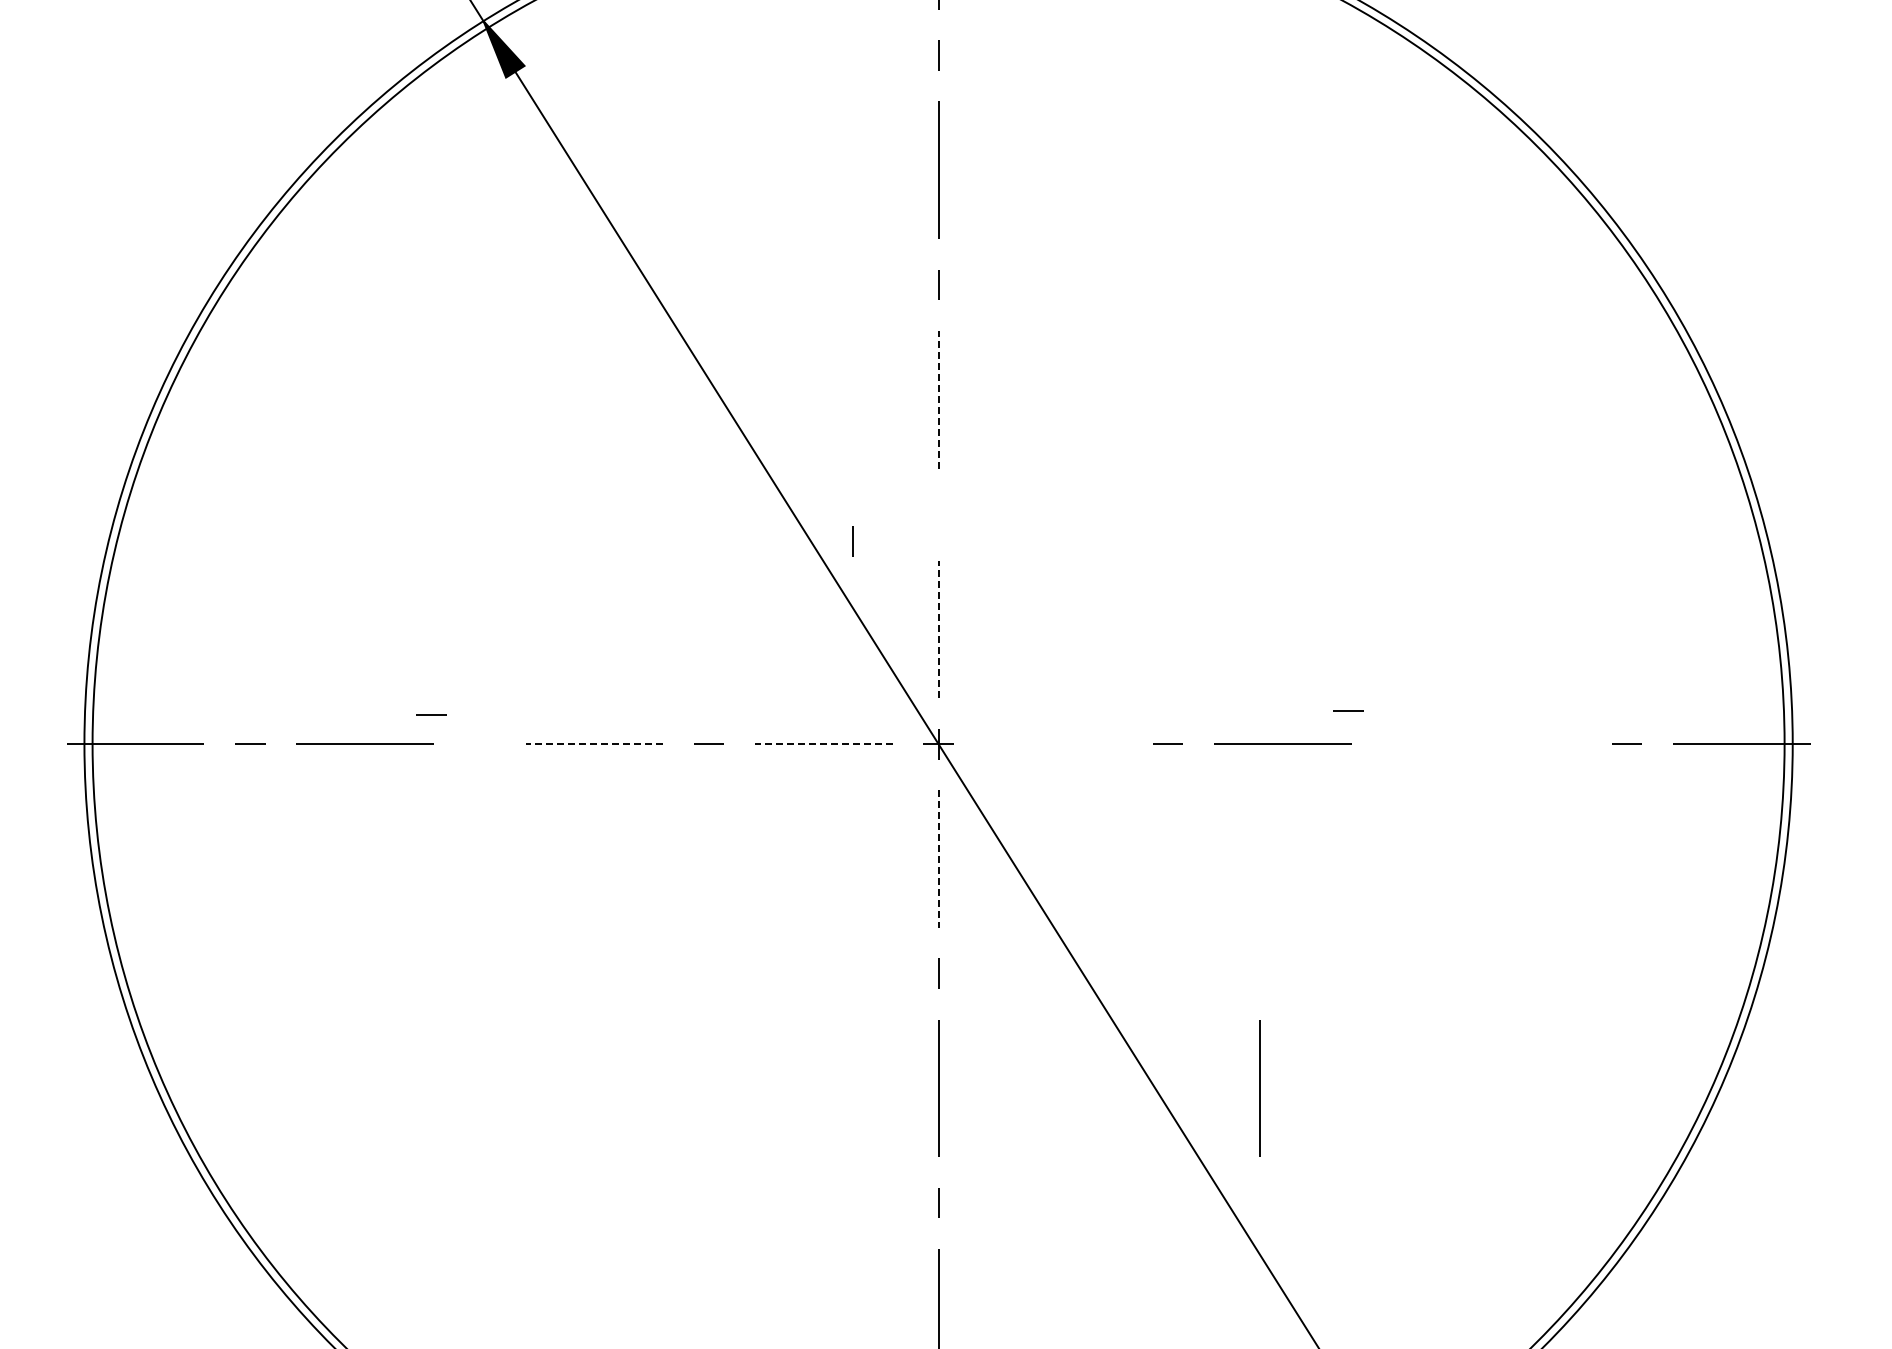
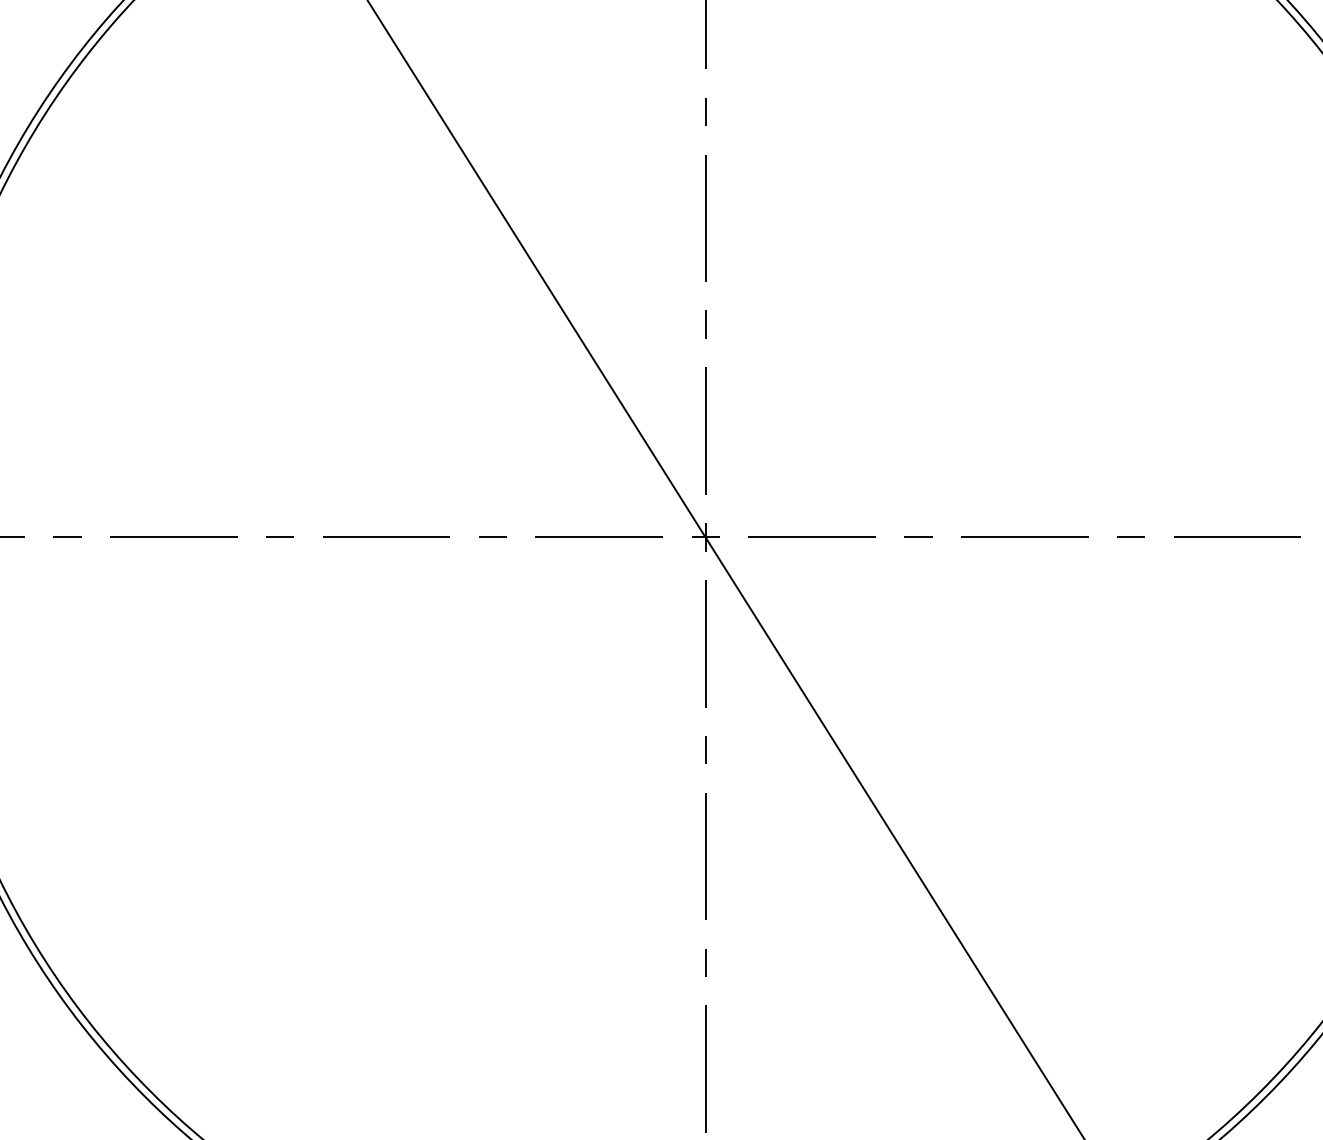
line: (938, 399) -> (705, 217), dashed -> solid
line: (852, 541) -> (705, 324), moved
line: (938, 629) -> (705, 431), dashed -> solid
line: (1348, 710) -> (1131, 536), moved
line: (431, 714) -> (280, 536), moved
line: (1052, 743) -> (811, 536), added
line: (1511, 743) -> (1236, 536), added
line: (594, 744) -> (386, 537), dashed -> solid
line: (823, 744) -> (598, 537), dashed -> solid
line: (938, 858) -> (705, 643), dashed -> solid
line: (1259, 1088) -> (1003, 856), removed

